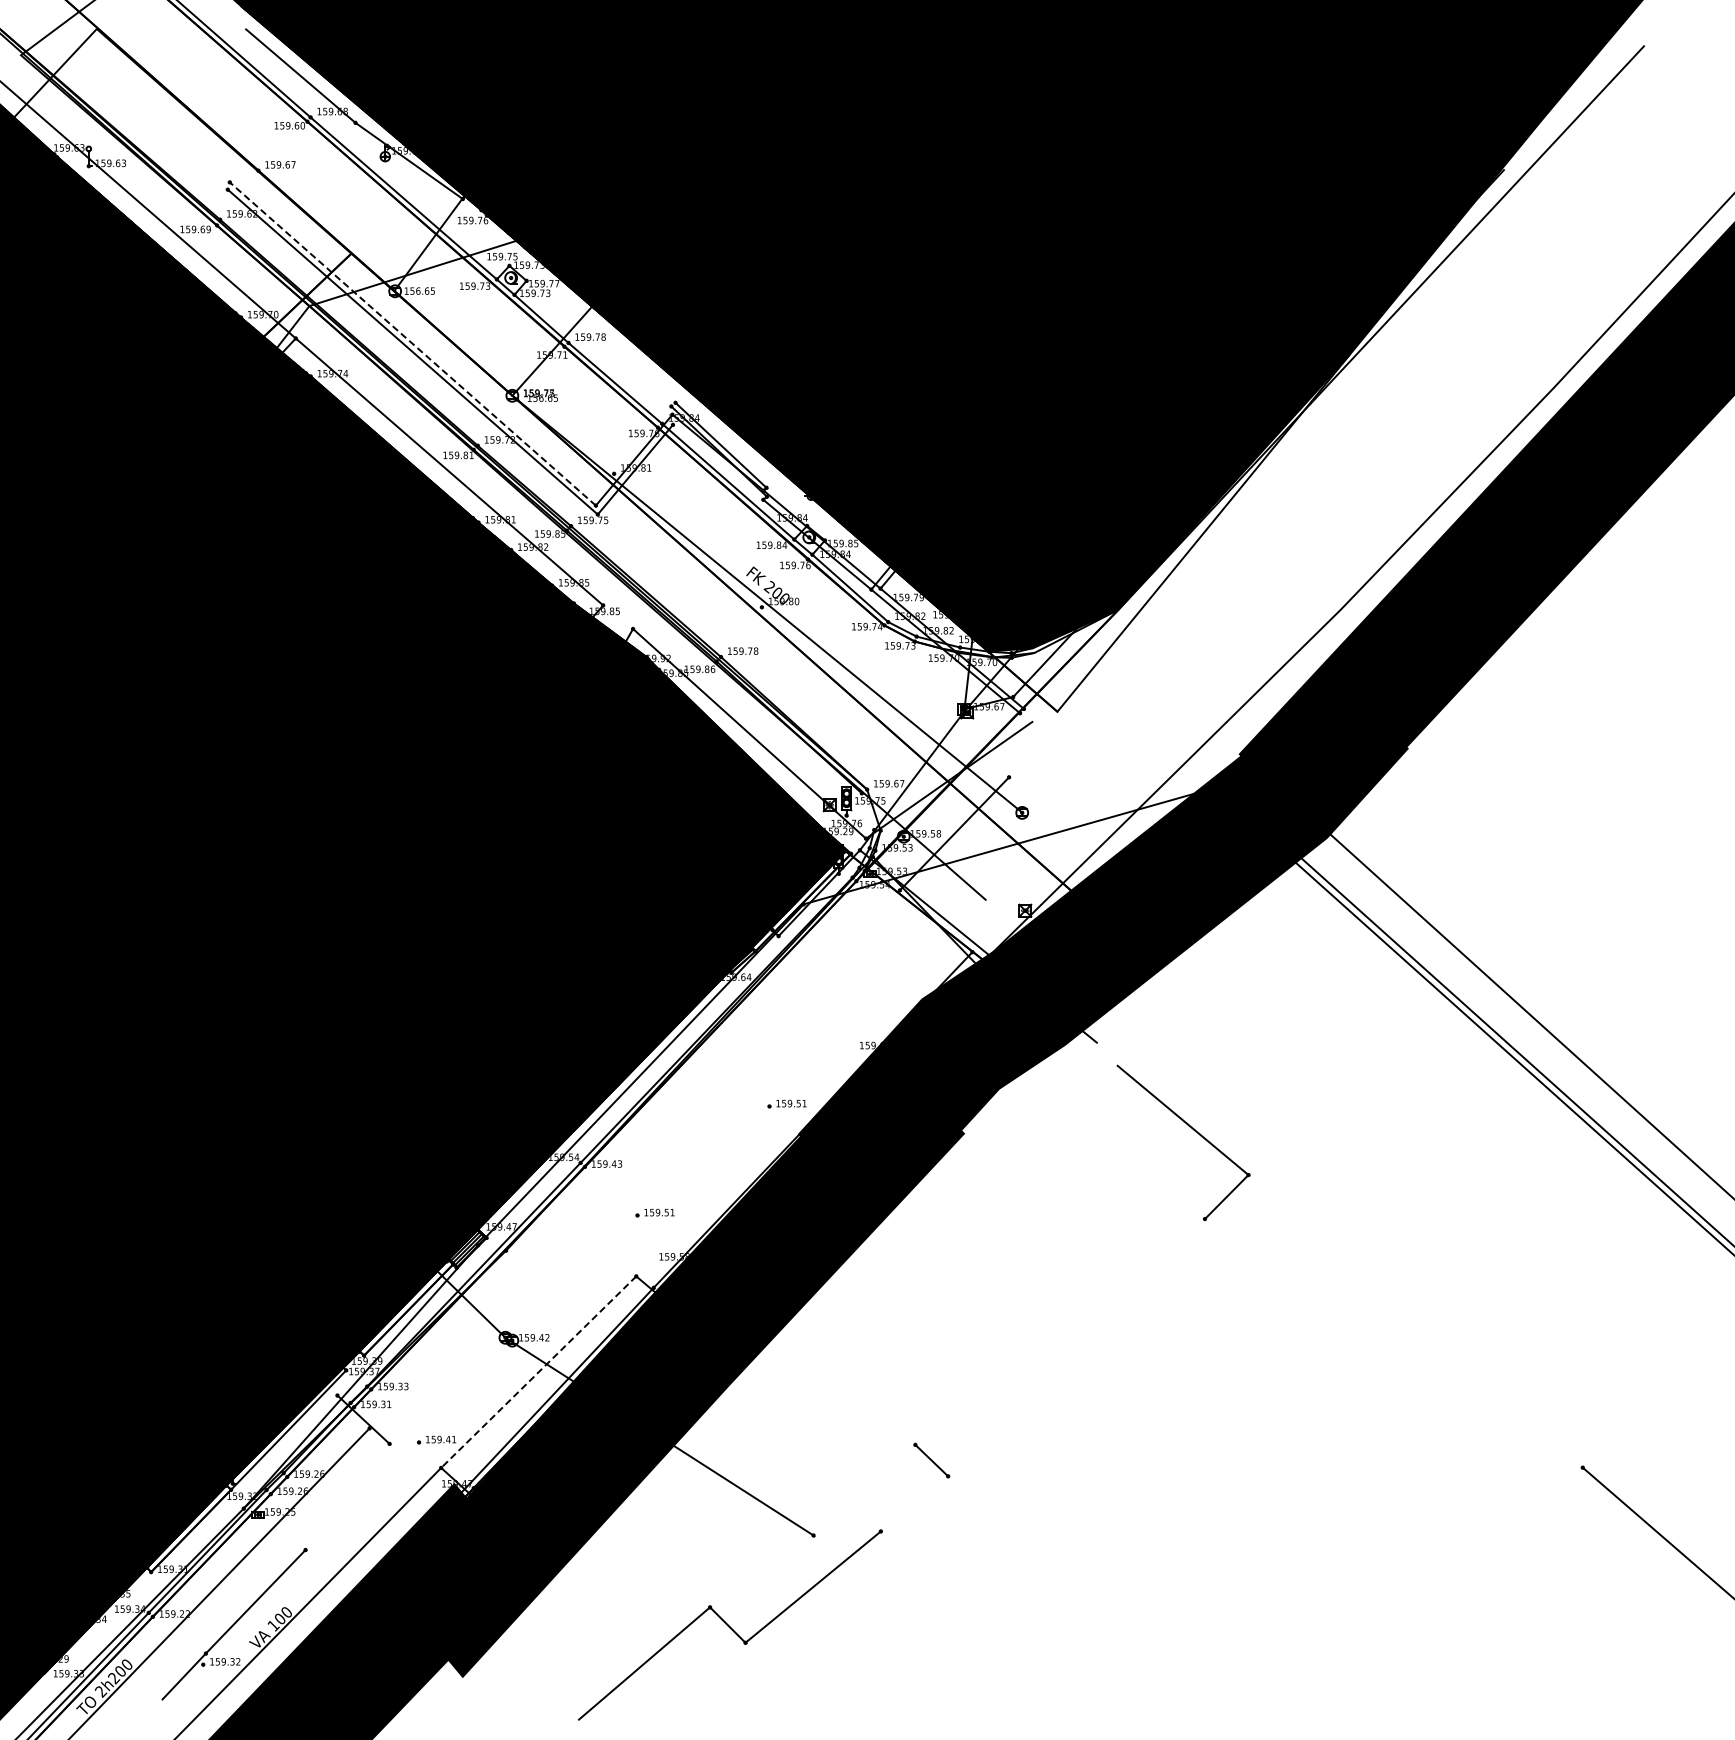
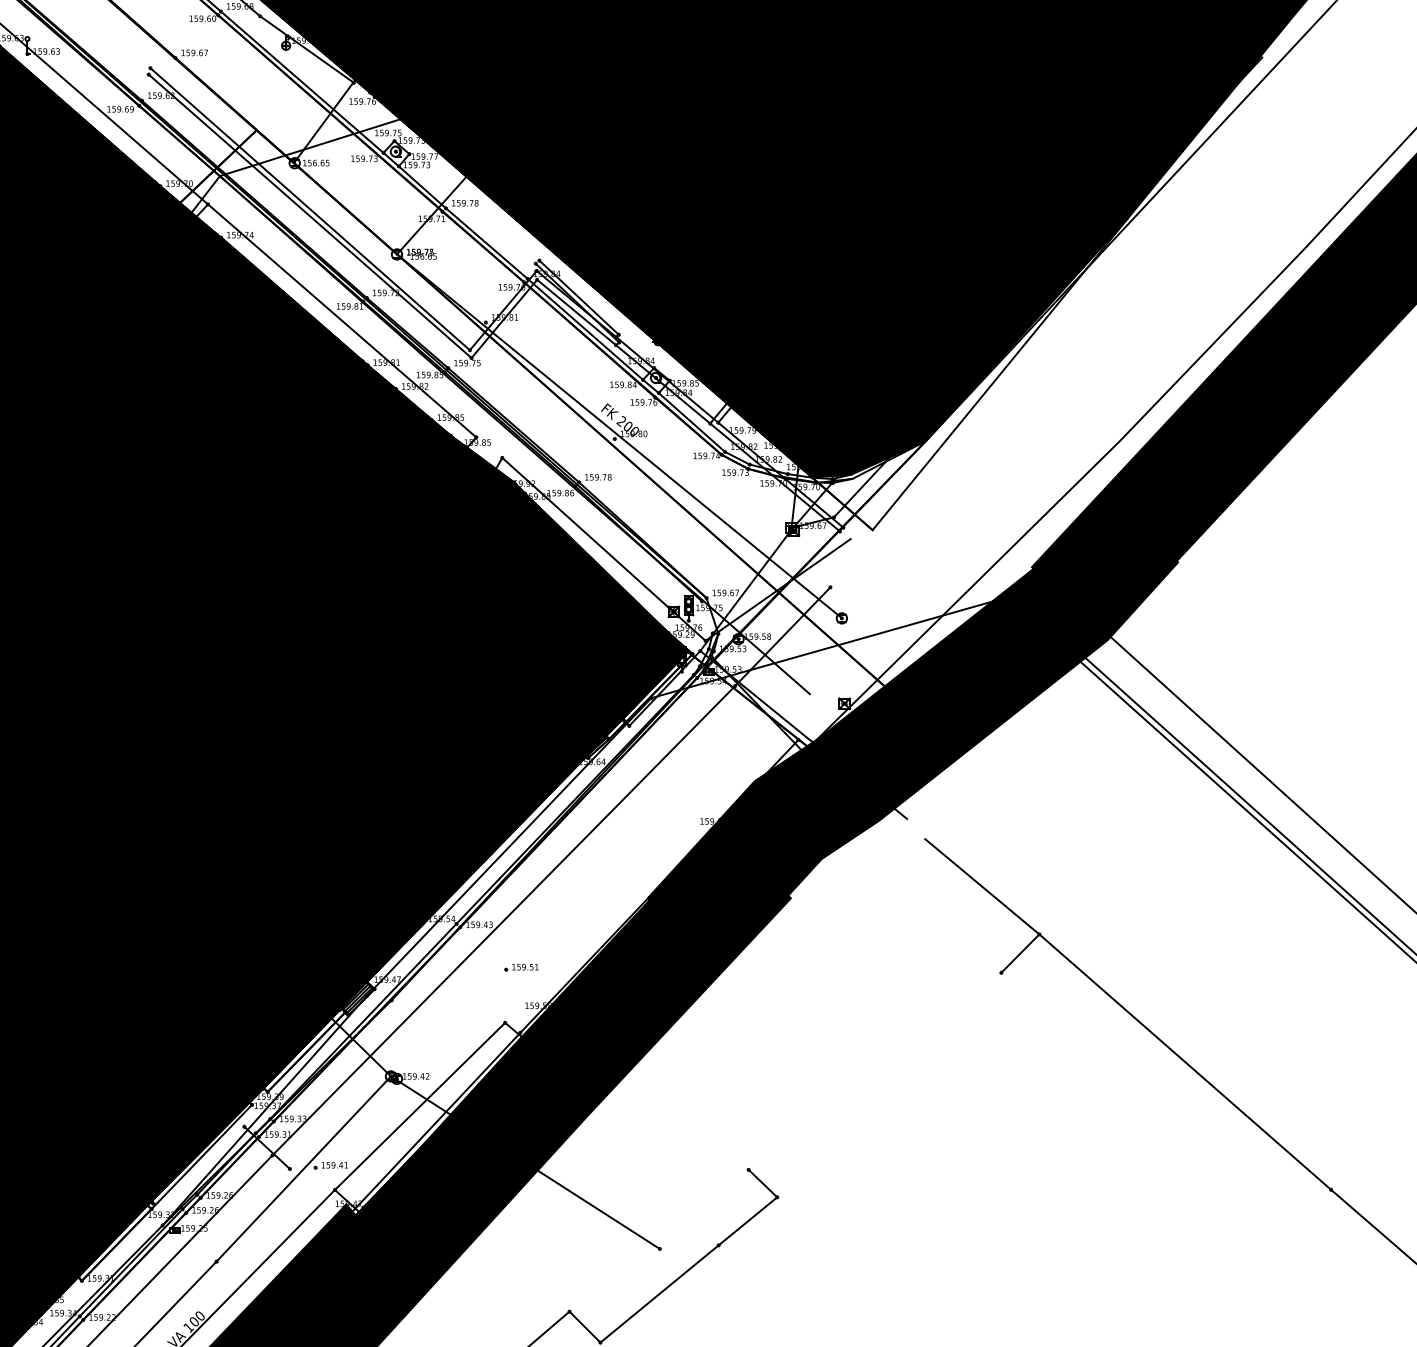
line: (412, 343) -> (309, 208), dashed -> solid
line: (718, 461) -> (576, 311), added
part: (786, 1103) -> (636, 871), removed
line: (634, 1159) -> (503, 920), added
line: (1415, 1321) -> (1185, 1062), added
line: (538, 1372) -> (419, 1106), dashed -> solid
line: (405, 1443) -> (303, 1168), added
line: (914, 1503) -> (747, 1221), added

